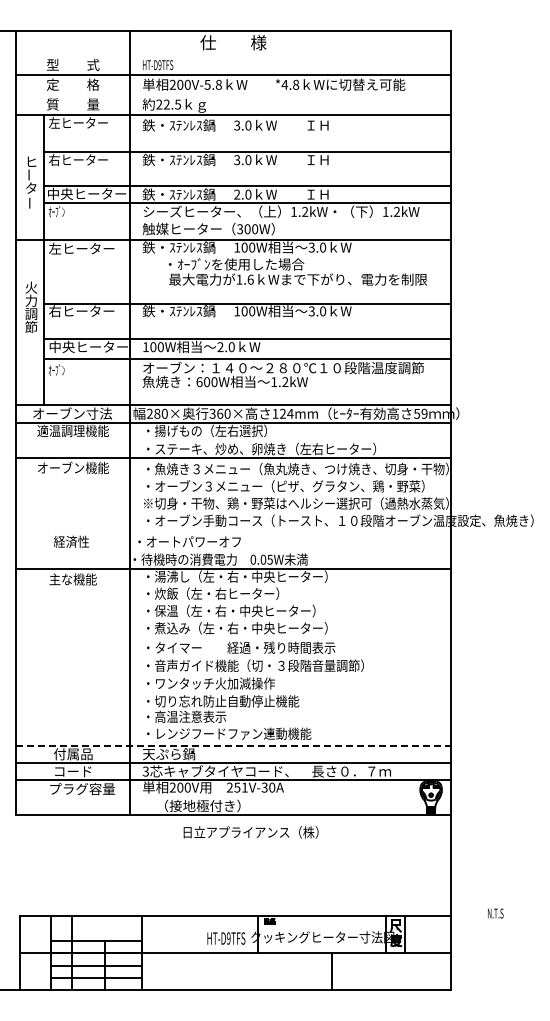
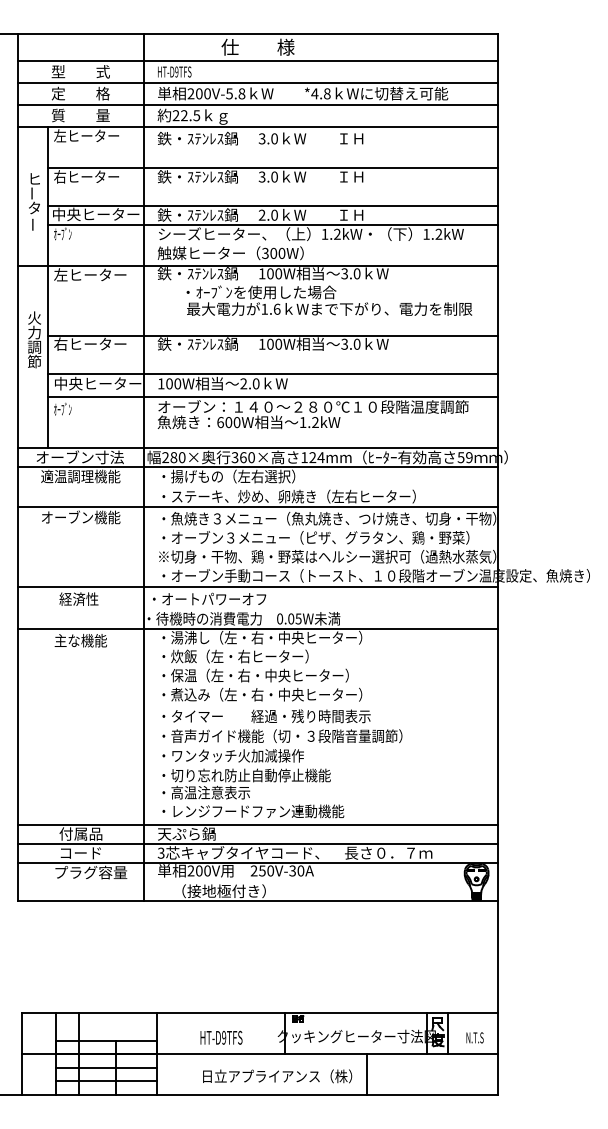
line: (233, 55) -> (258, 61), added
line: (233, 94) -> (258, 104), added
line: (233, 531) -> (258, 587), added
line: (234, 745) -> (259, 824), dashed -> solid
text: (244, 787) -> (270, 870), 251V-30A -> 250V-30A
text: (250, 832) -> (276, 1076), moved
text: (495, 913) -> (474, 1037), moved
text: (226, 938) -> (221, 1037), moved

